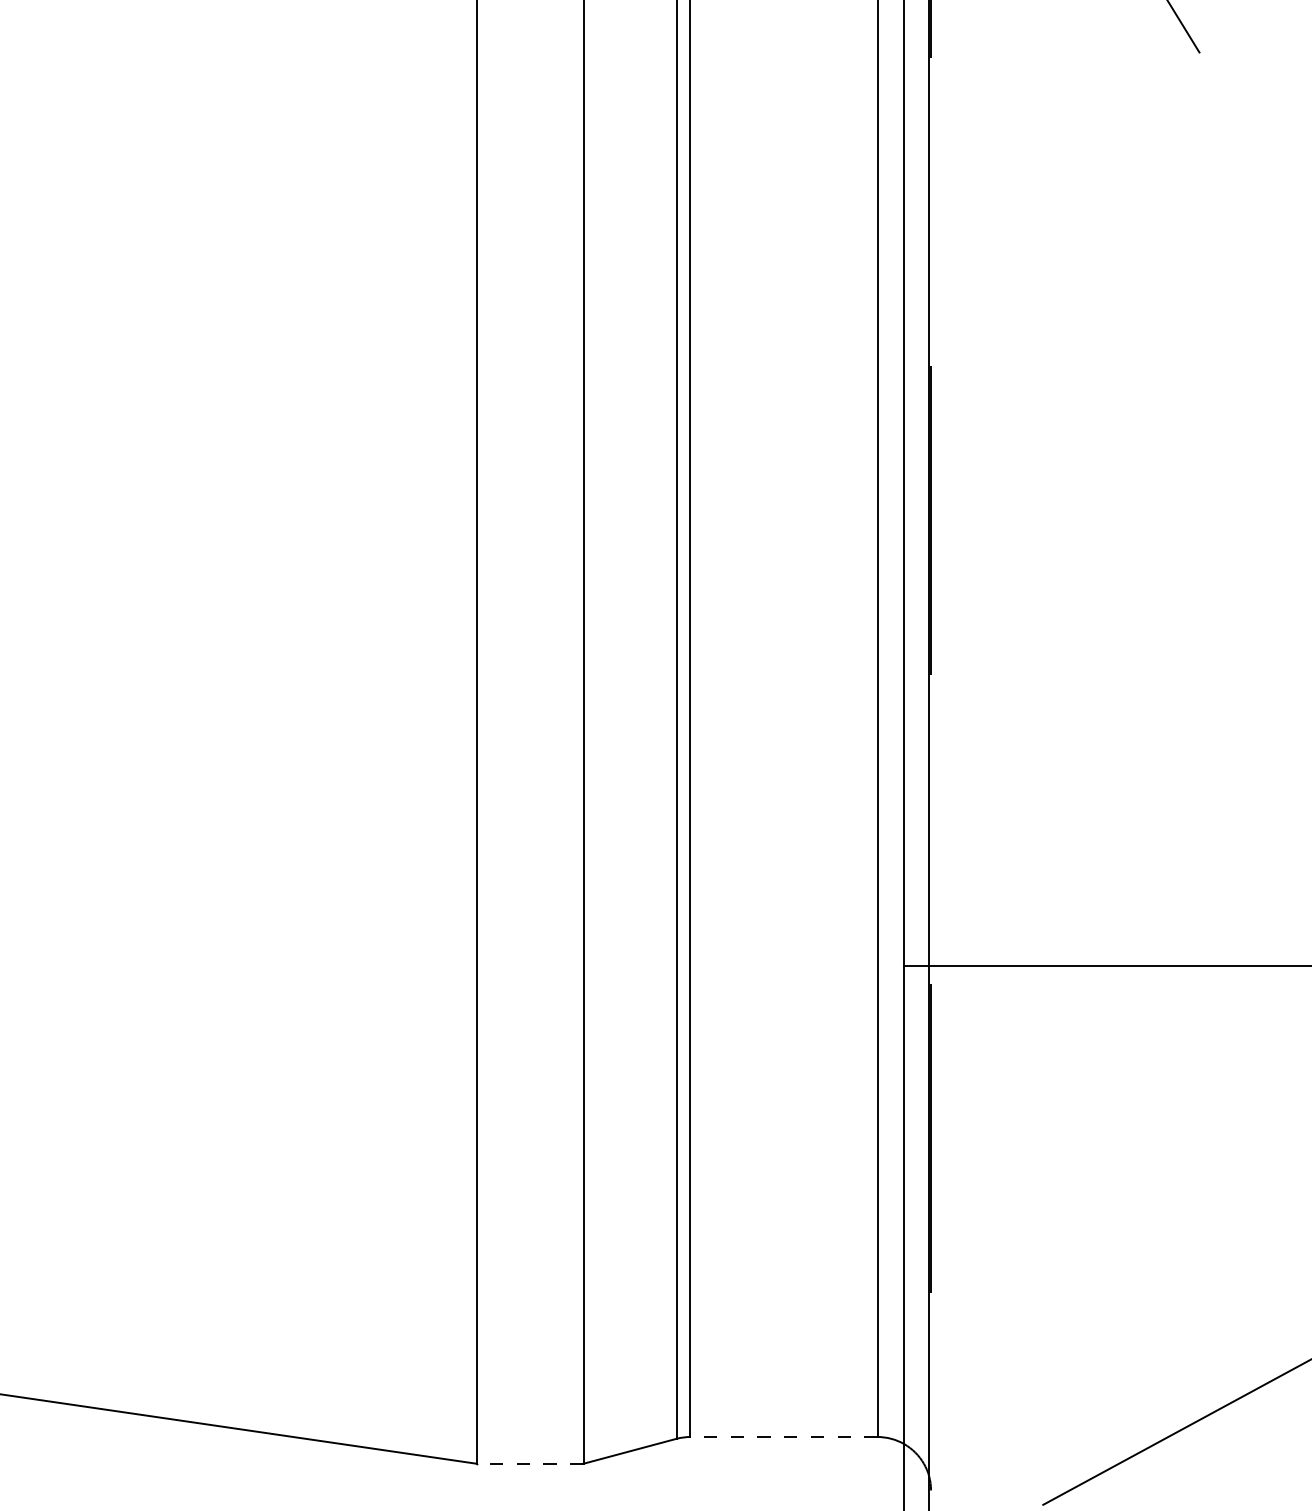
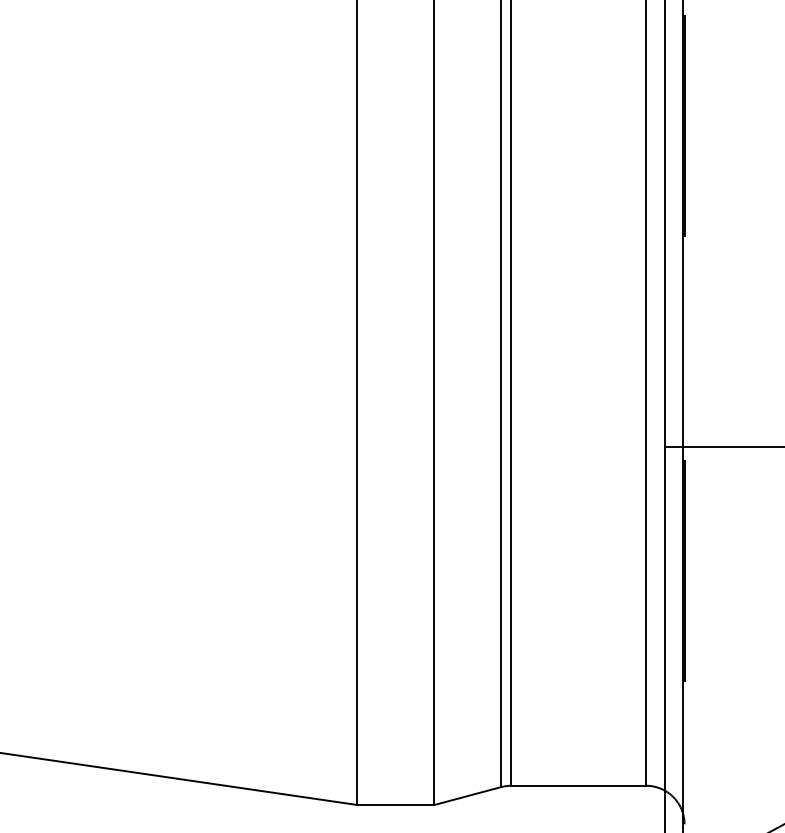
line: (784, 1437) -> (579, 786), dashed -> solid
line: (529, 1463) -> (395, 804), dashed -> solid

